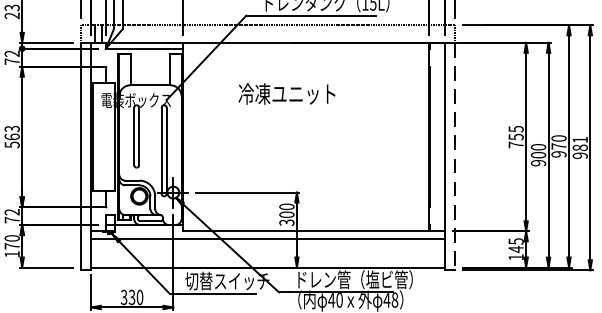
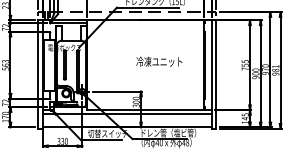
text: (287, 93) -> (159, 61), moved
line: (455, 158) -> (216, 75), dashed -> solid

